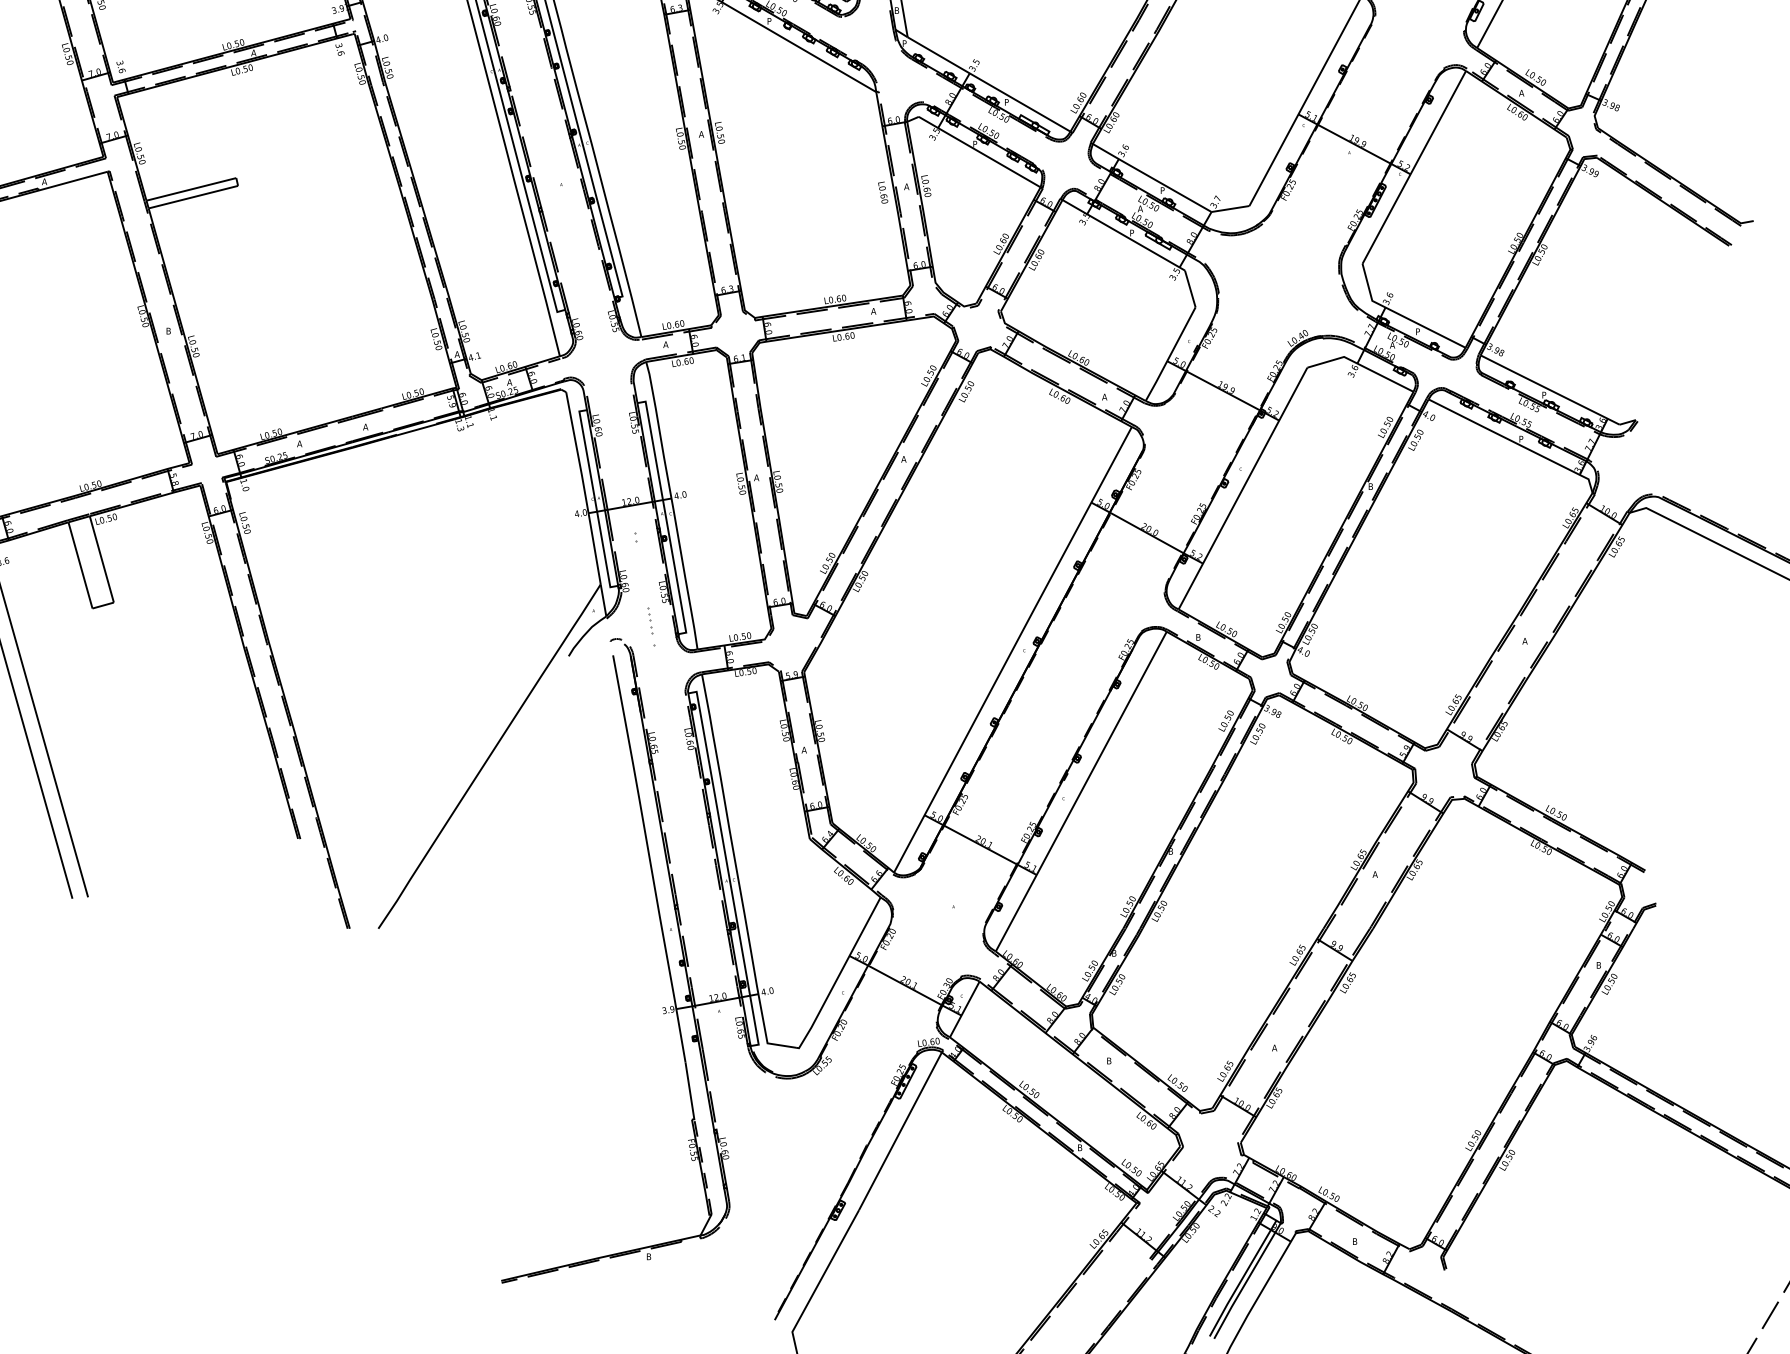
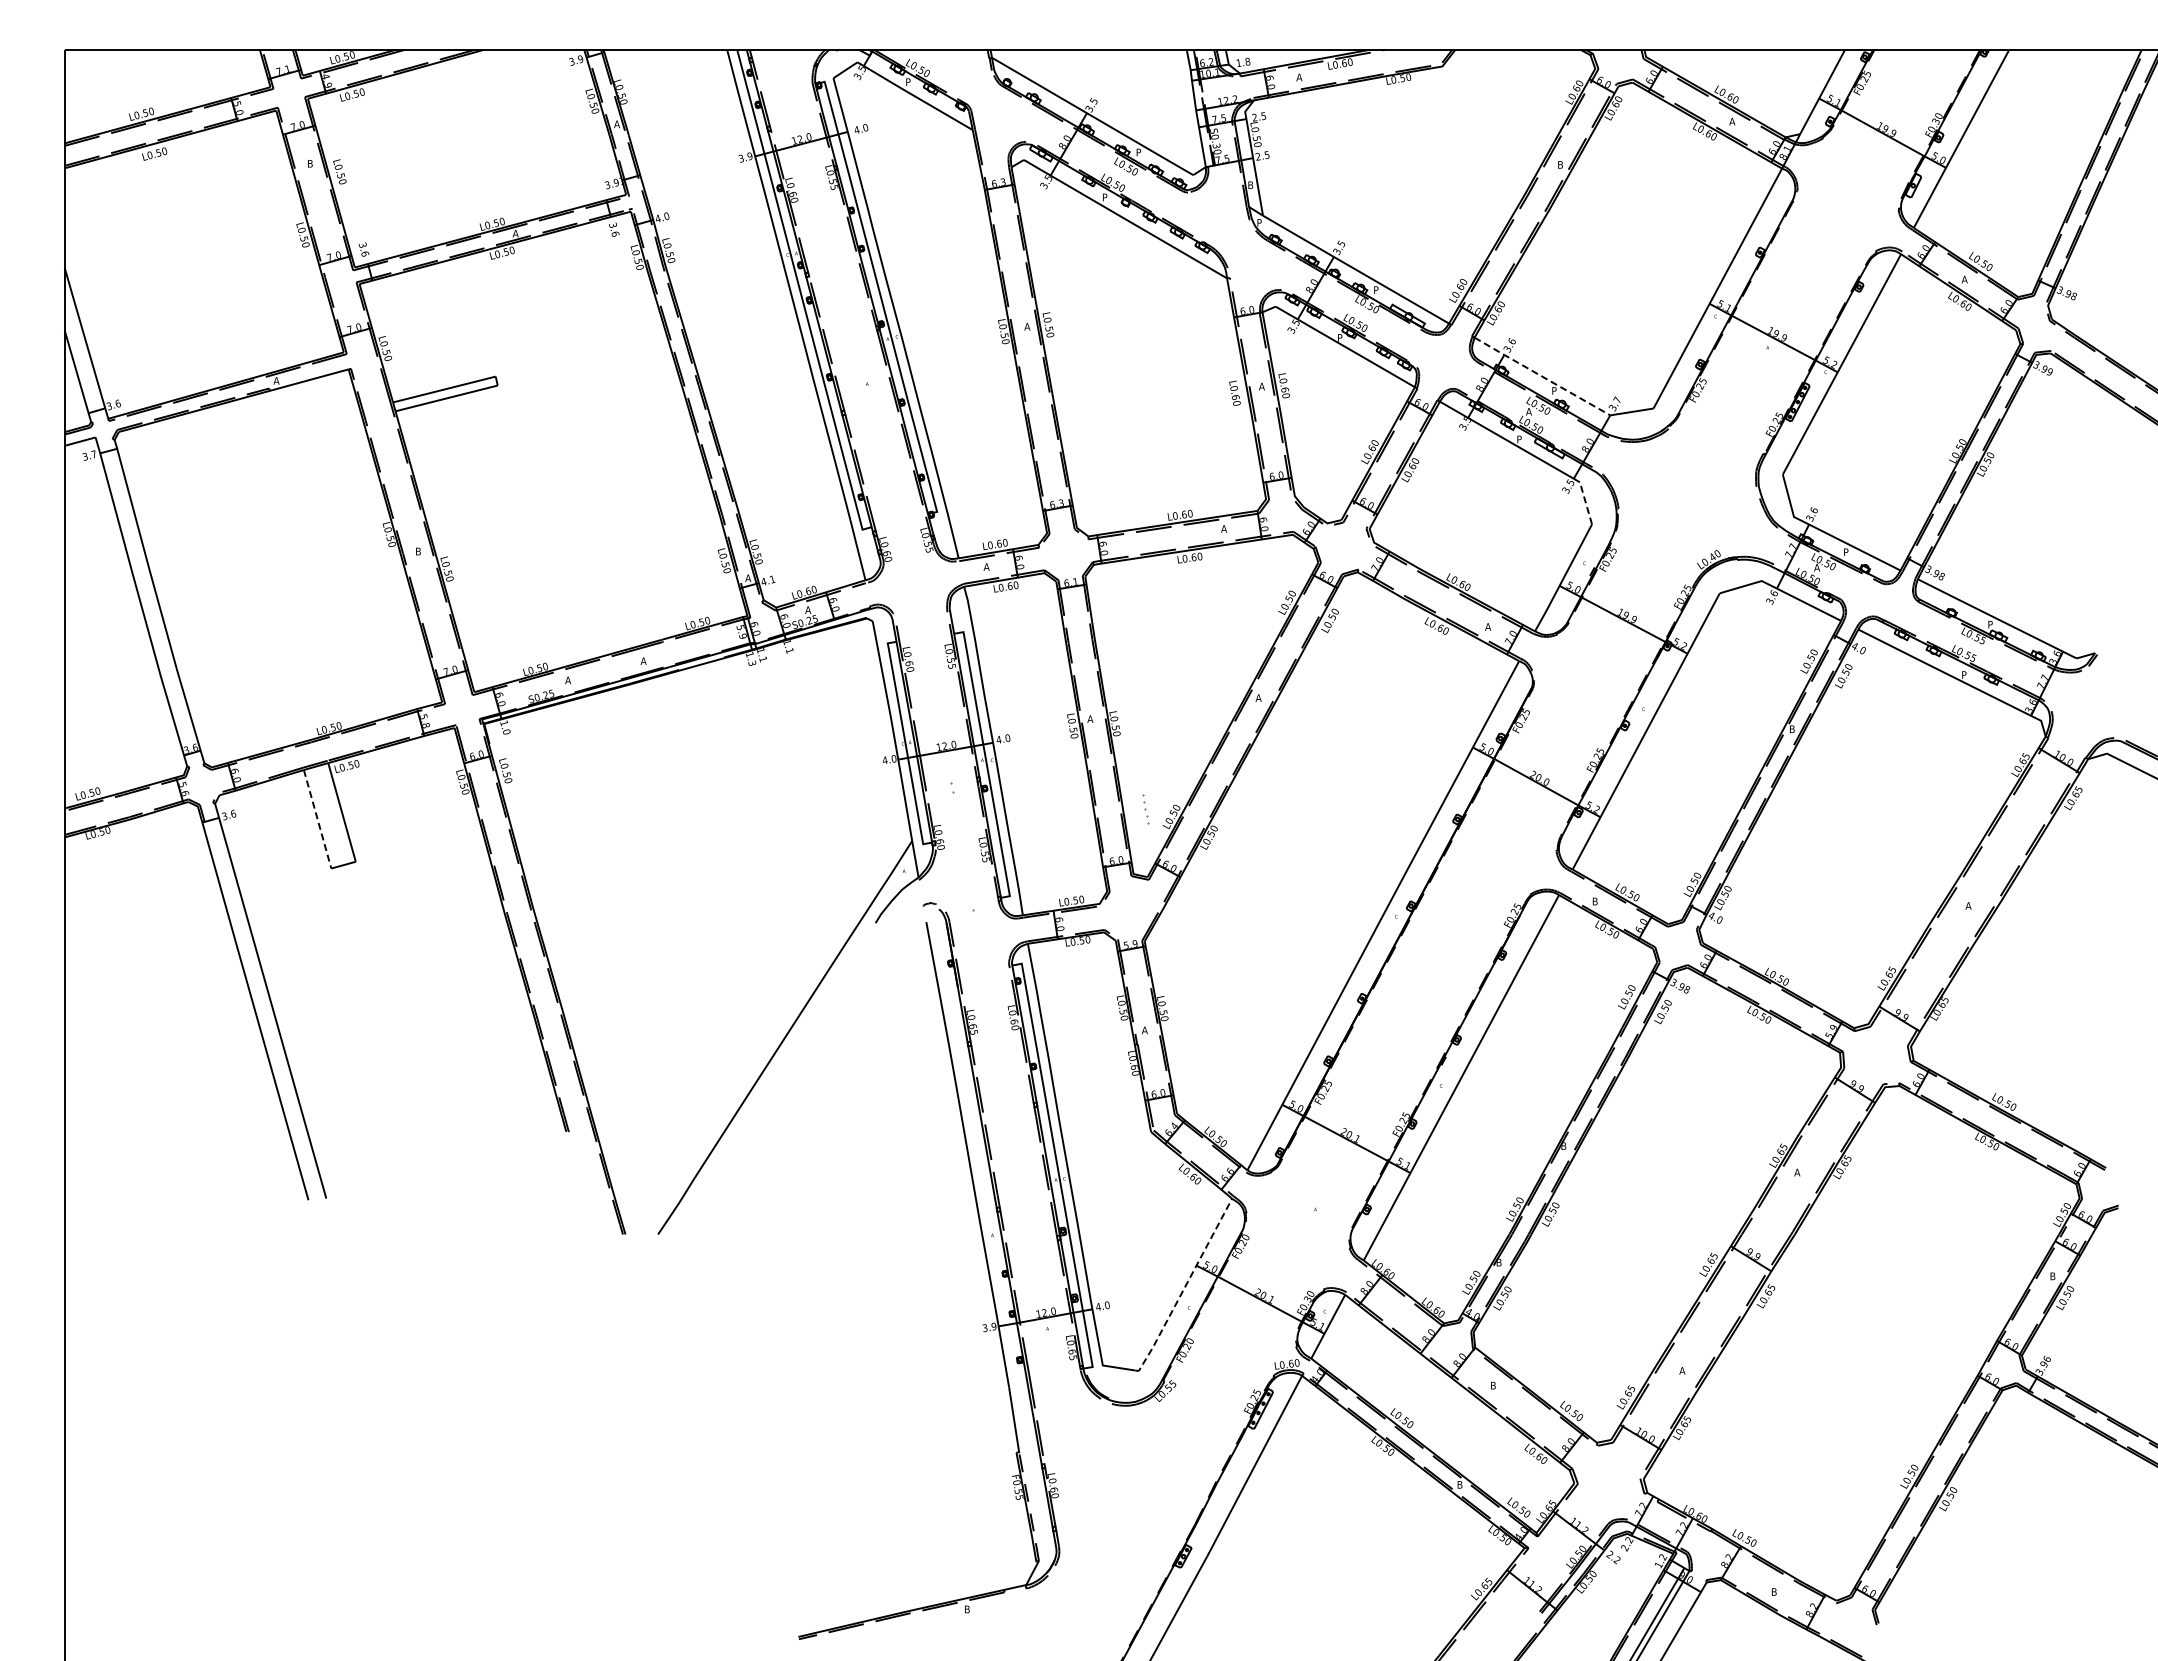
line: (1151, 177) -> (1541, 376), solid -> dashed
line: (1189, 289) -> (1585, 503), solid -> dashed
line: (80, 565) -> (317, 819), solid -> dashed
part: (650, 620) -> (1145, 809), moved
line: (839, 975) -> (1184, 1287), solid -> dashed

